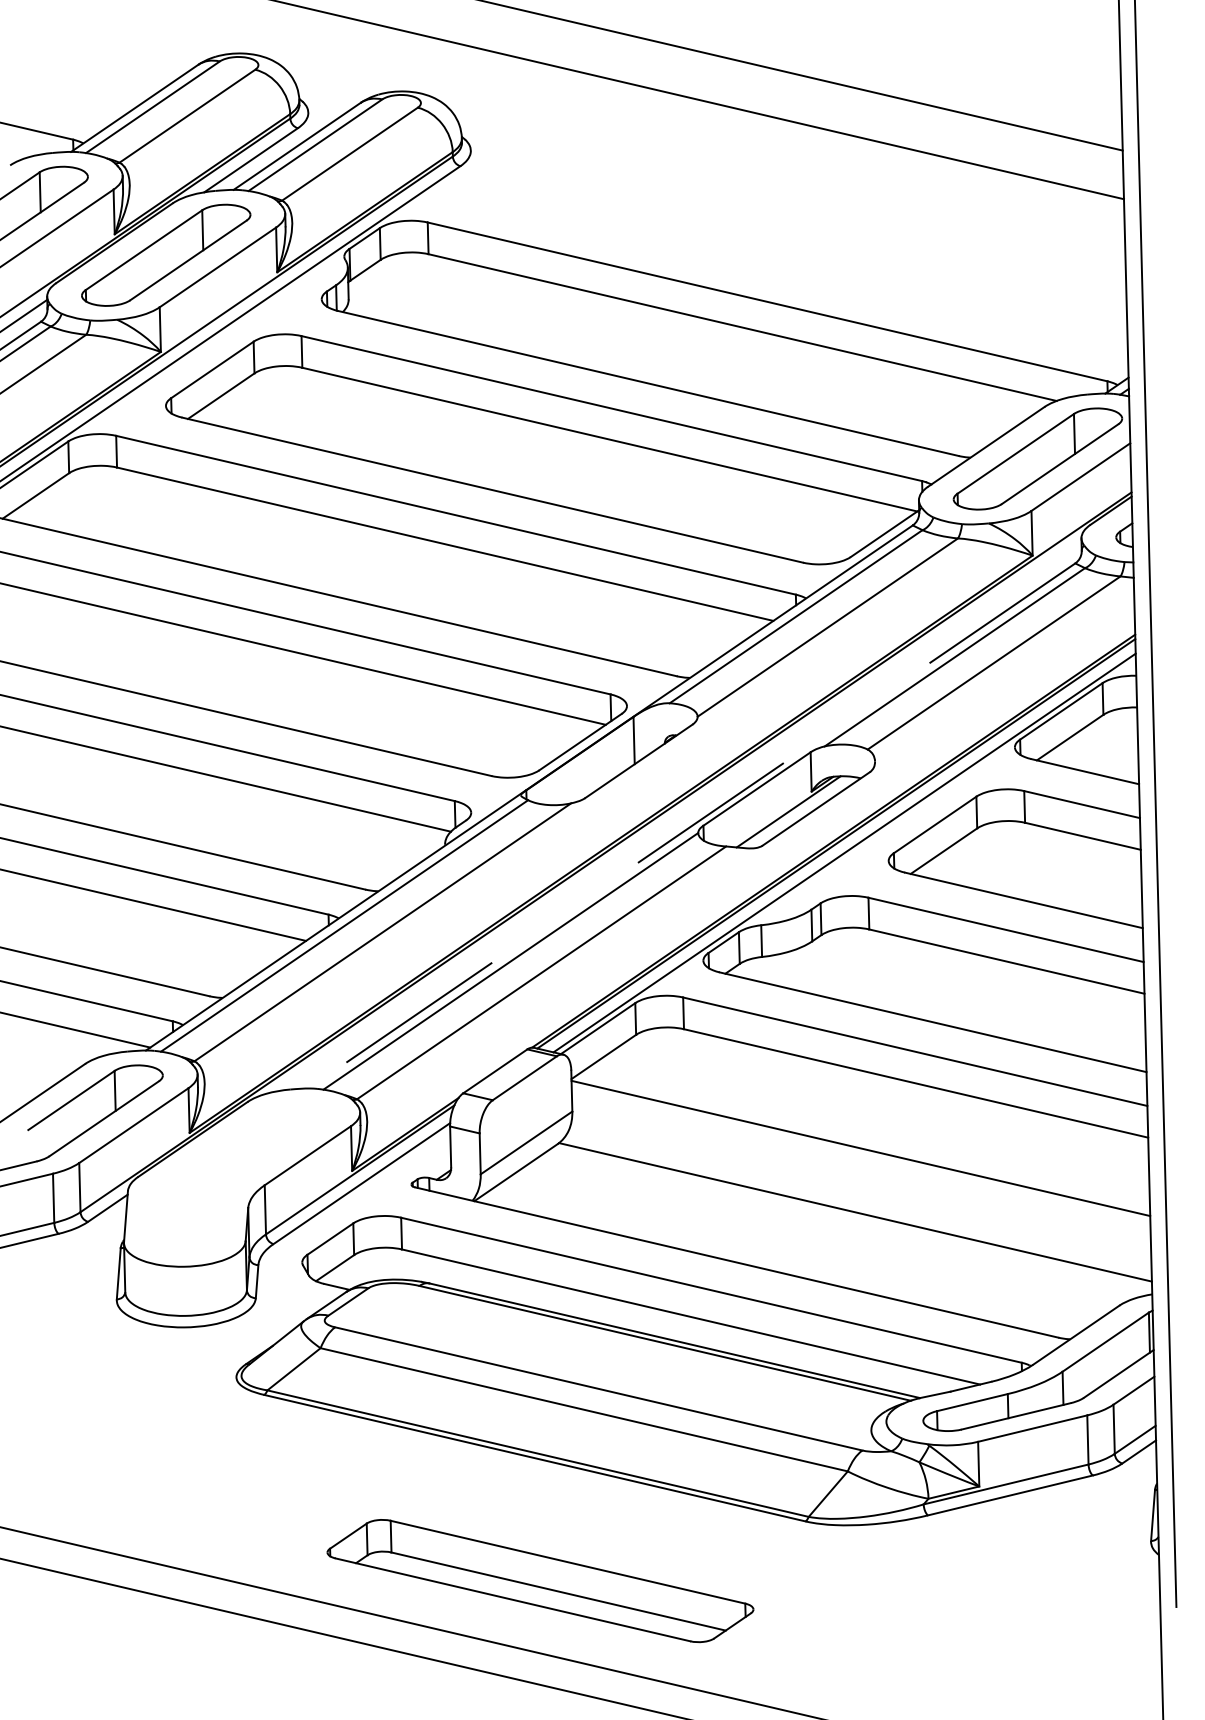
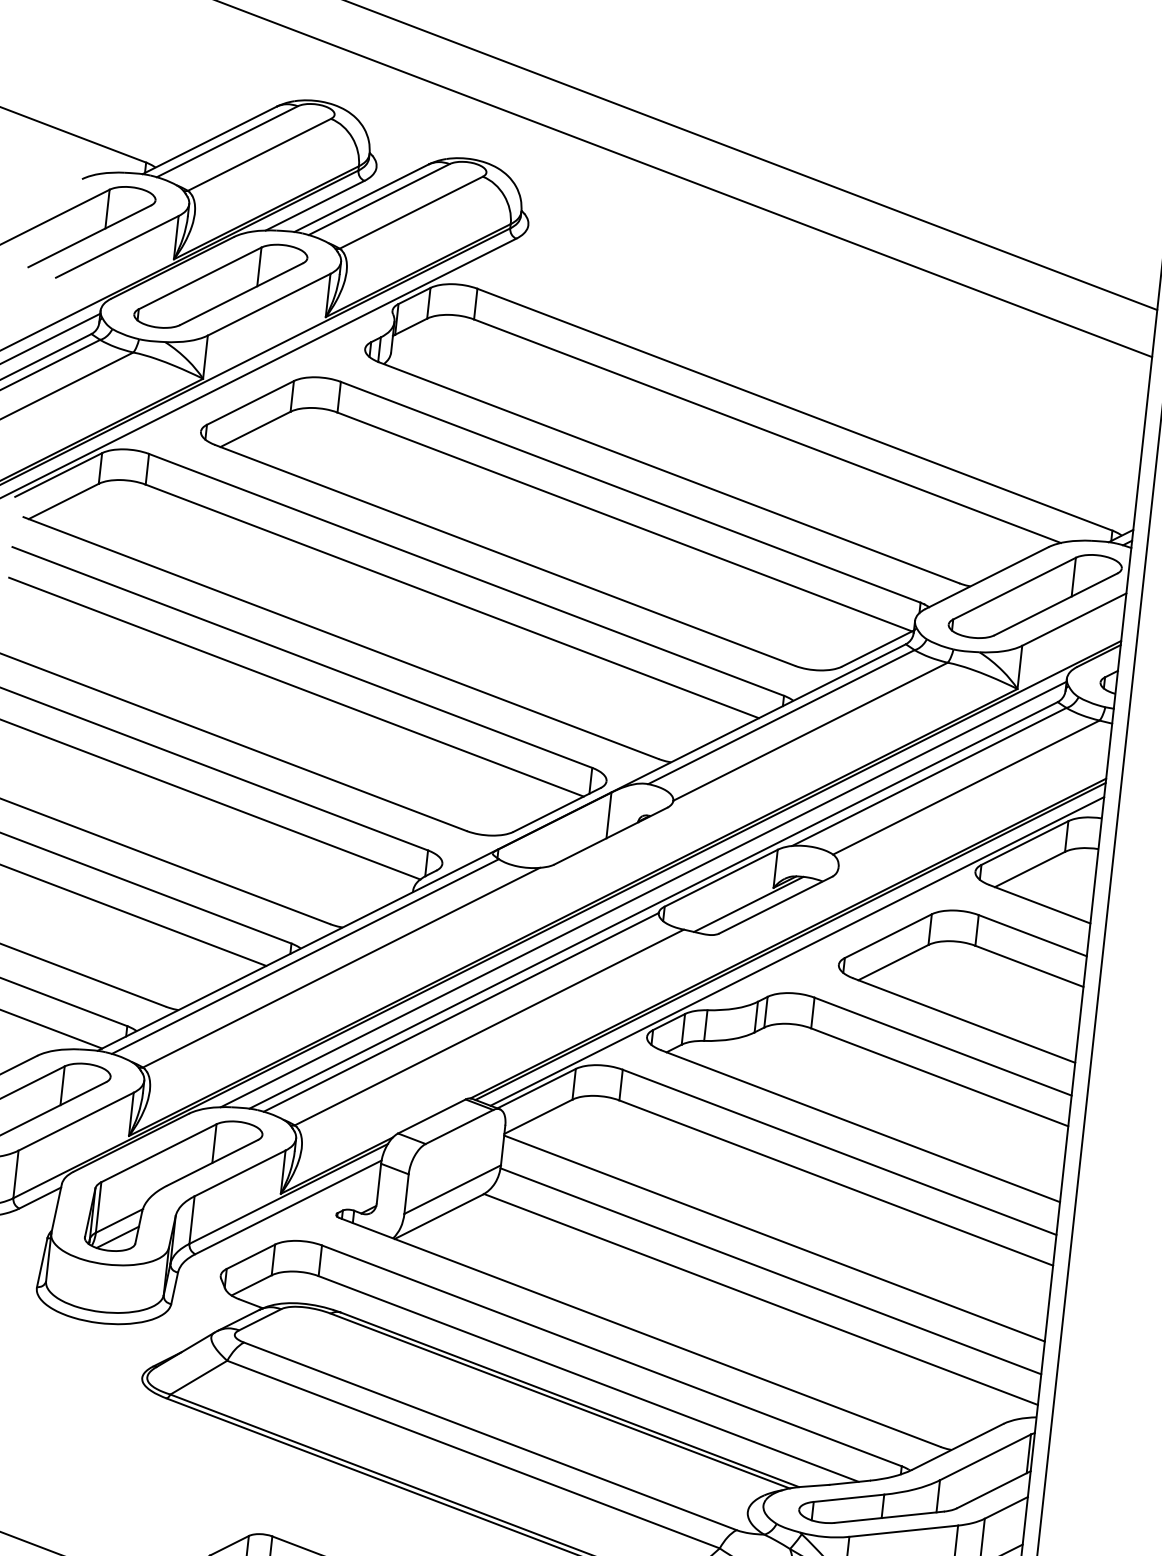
line: (680, 815) -> (643, 893), added
line: (691, 825) -> (653, 904), dashed -> solid
part: (241, 1177) -> (173, 1185), added
line: (861, 1181) -> (770, 1270), added

